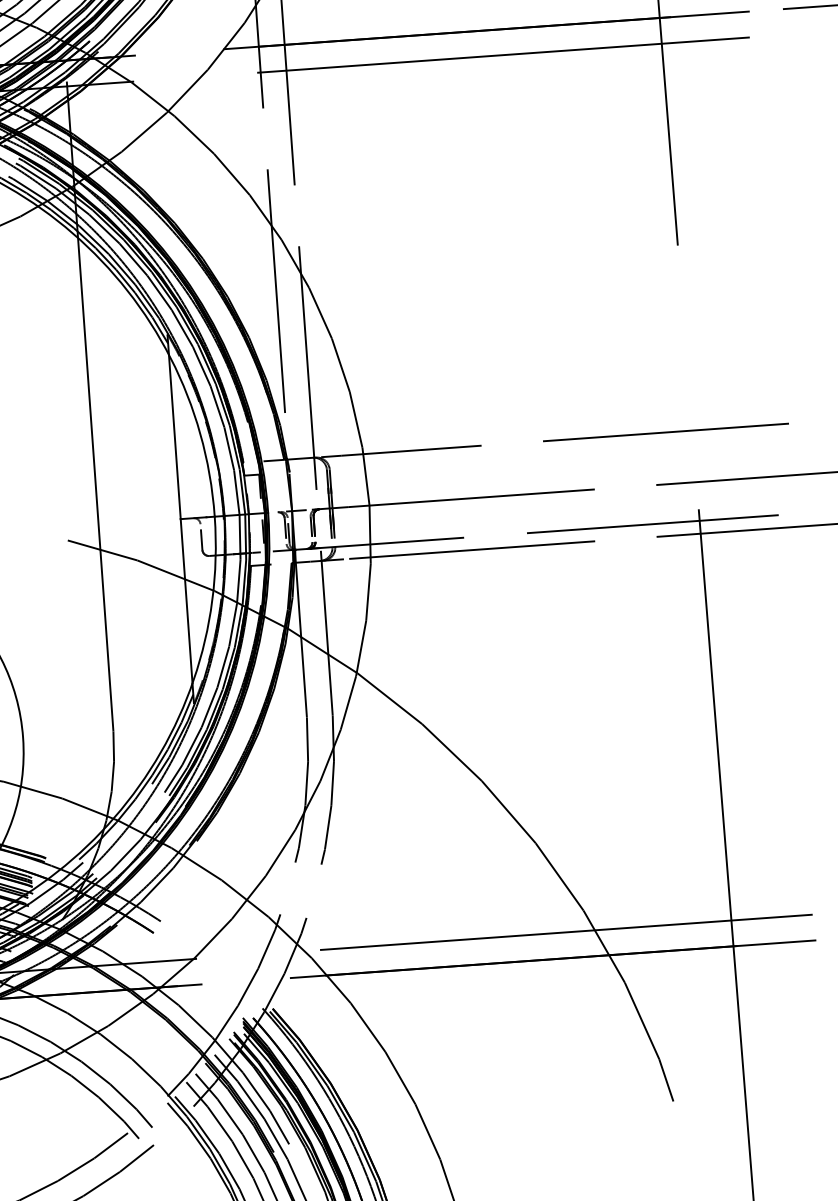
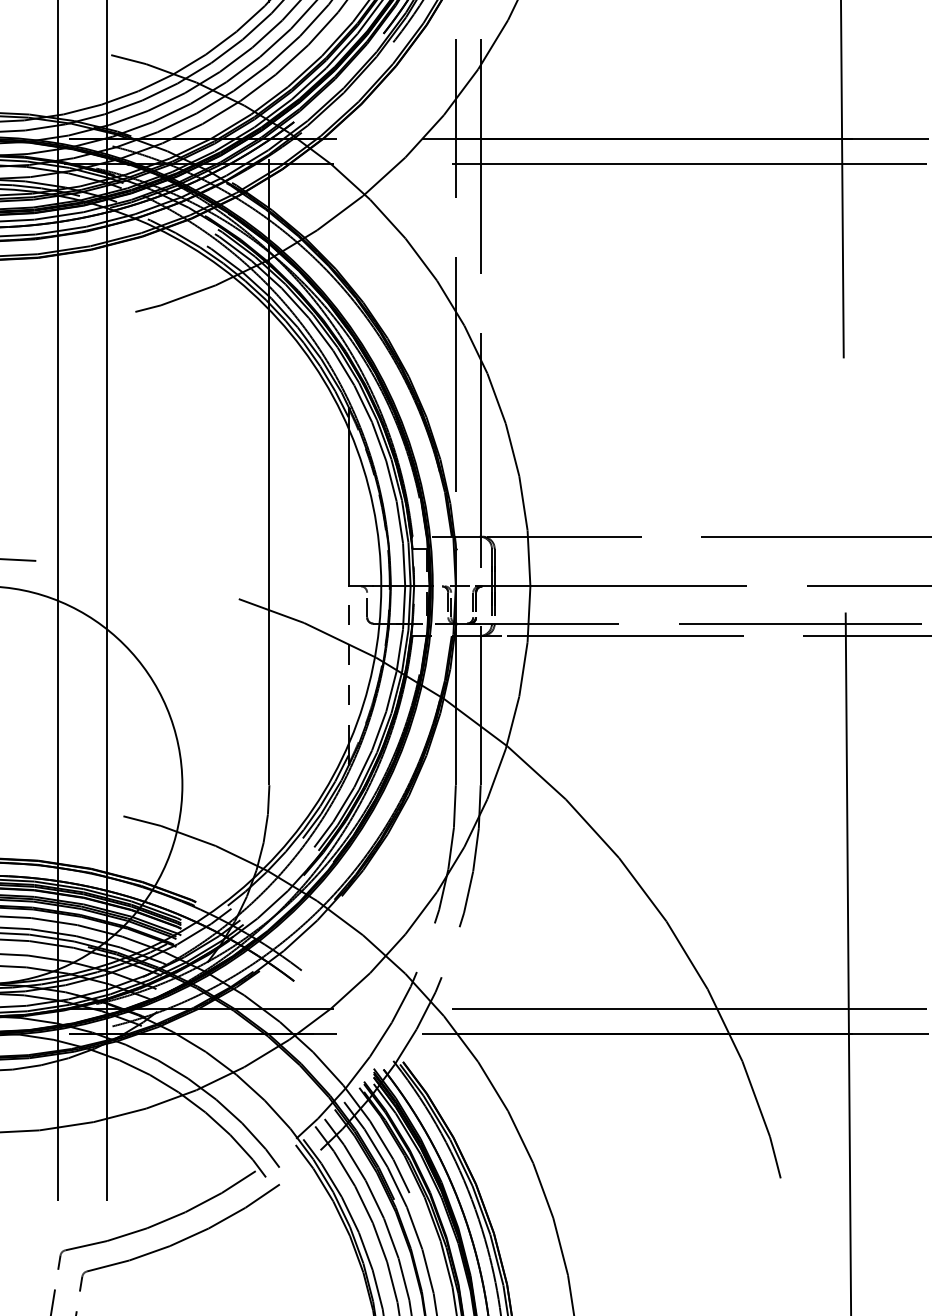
line: (186, 600) -> (348, 664), solid -> dashed

